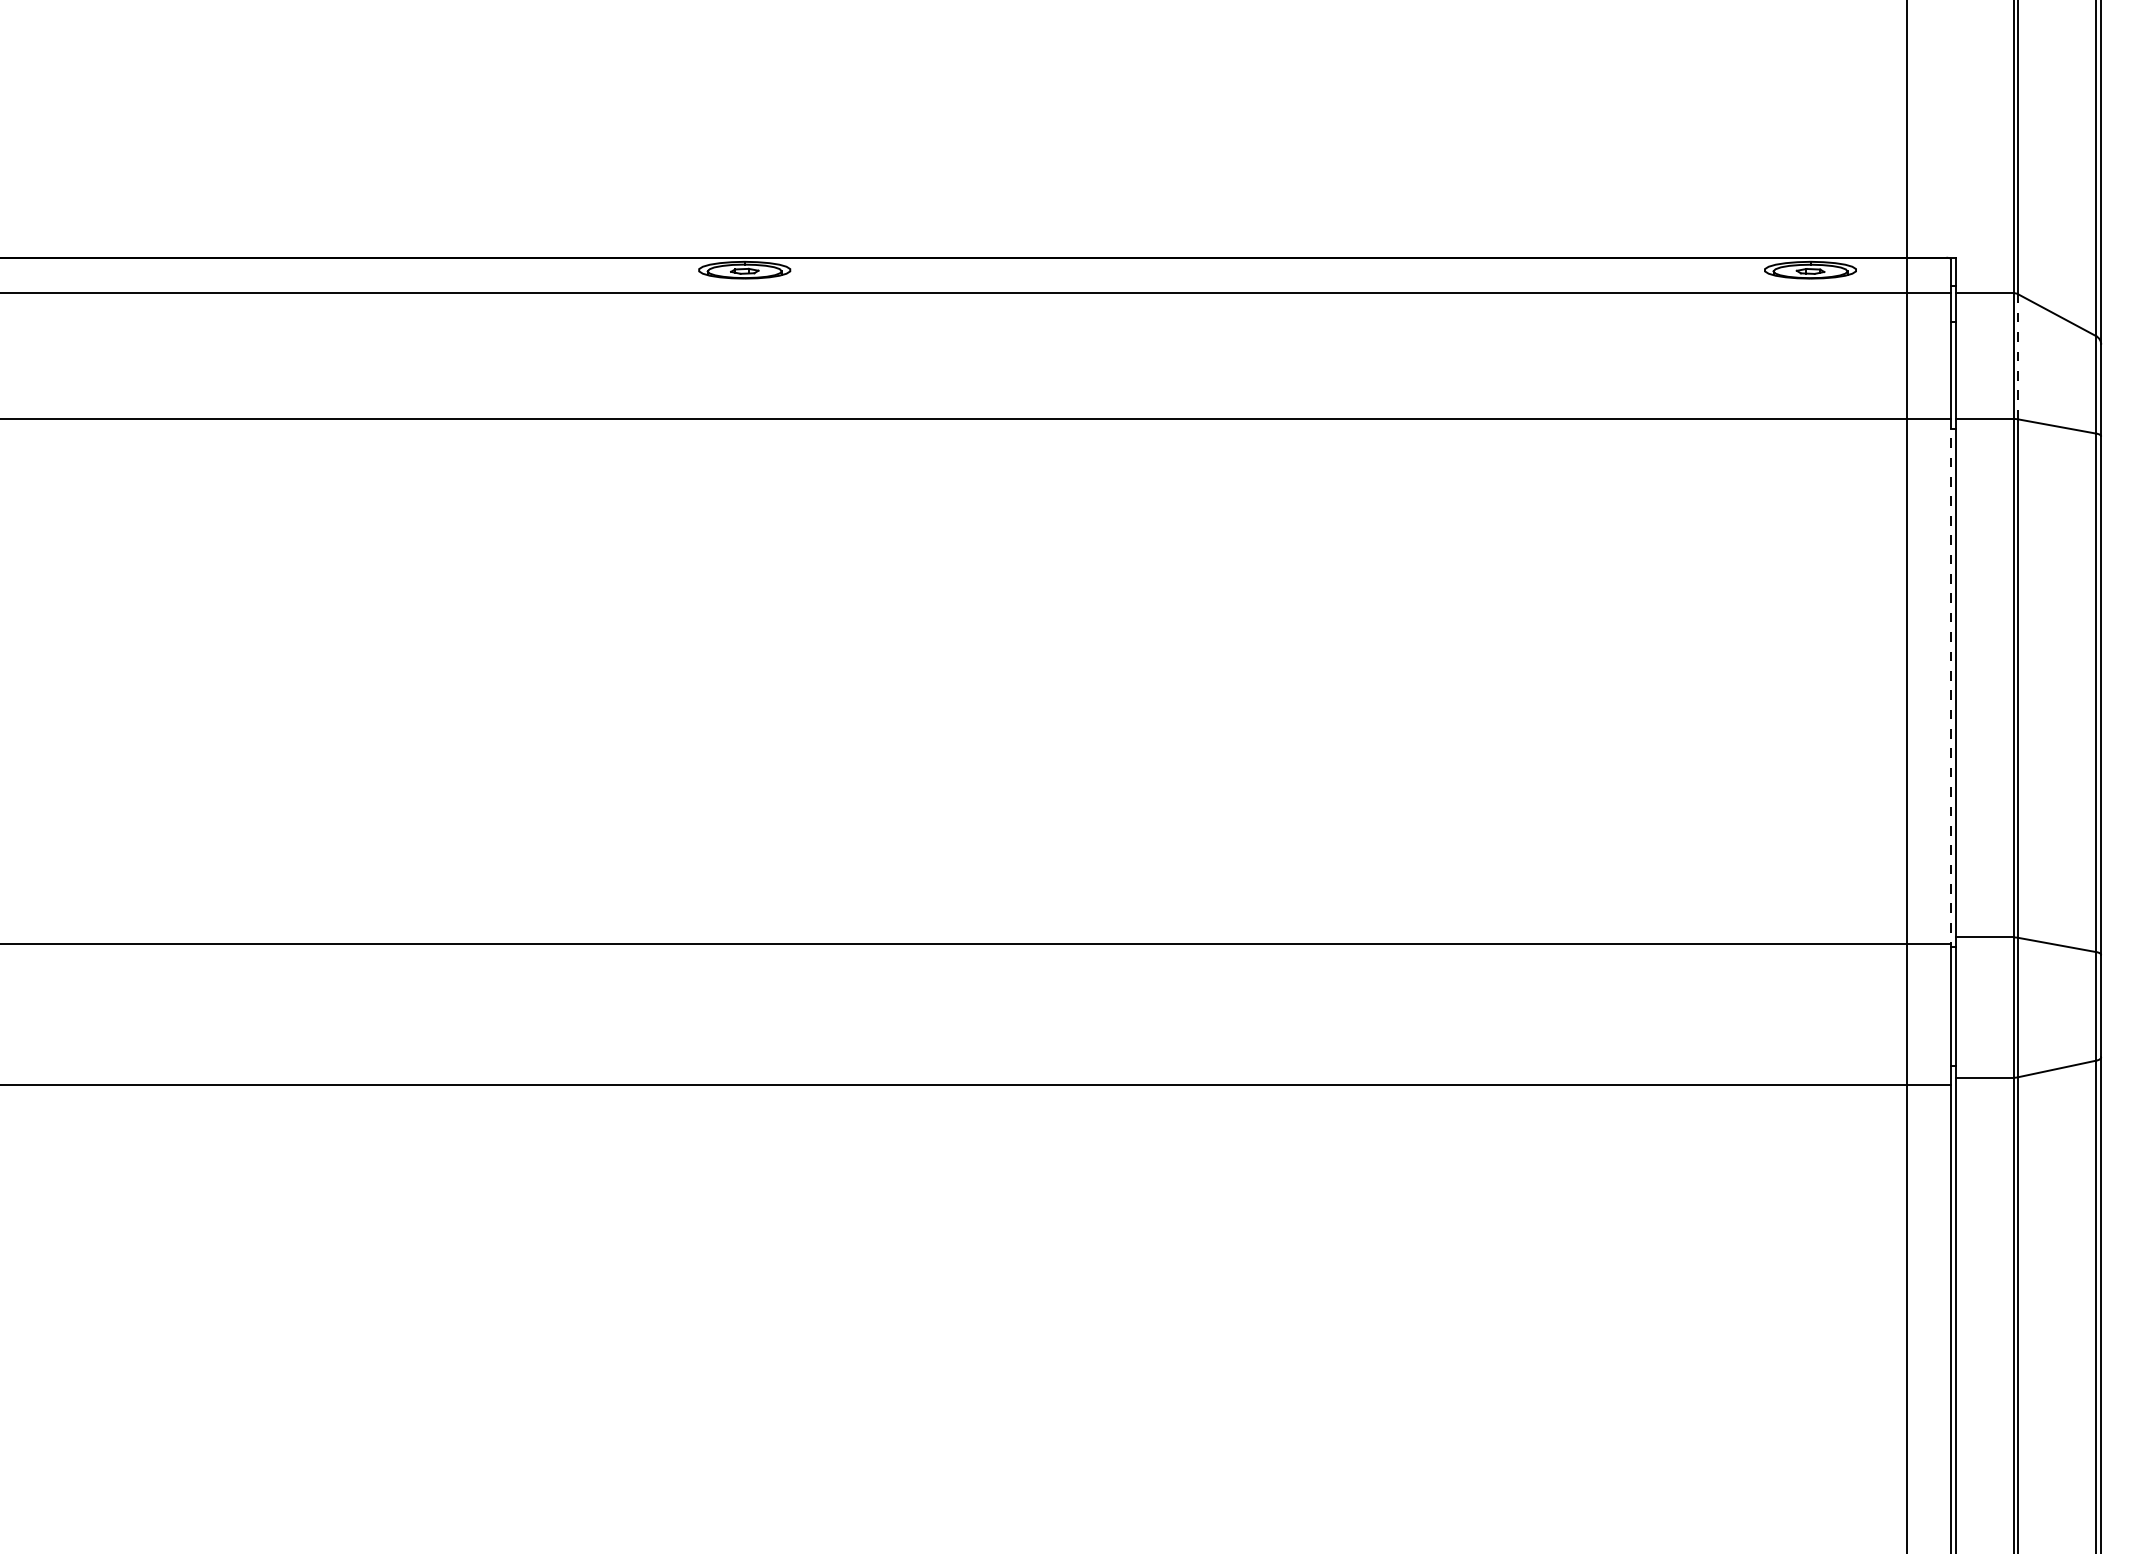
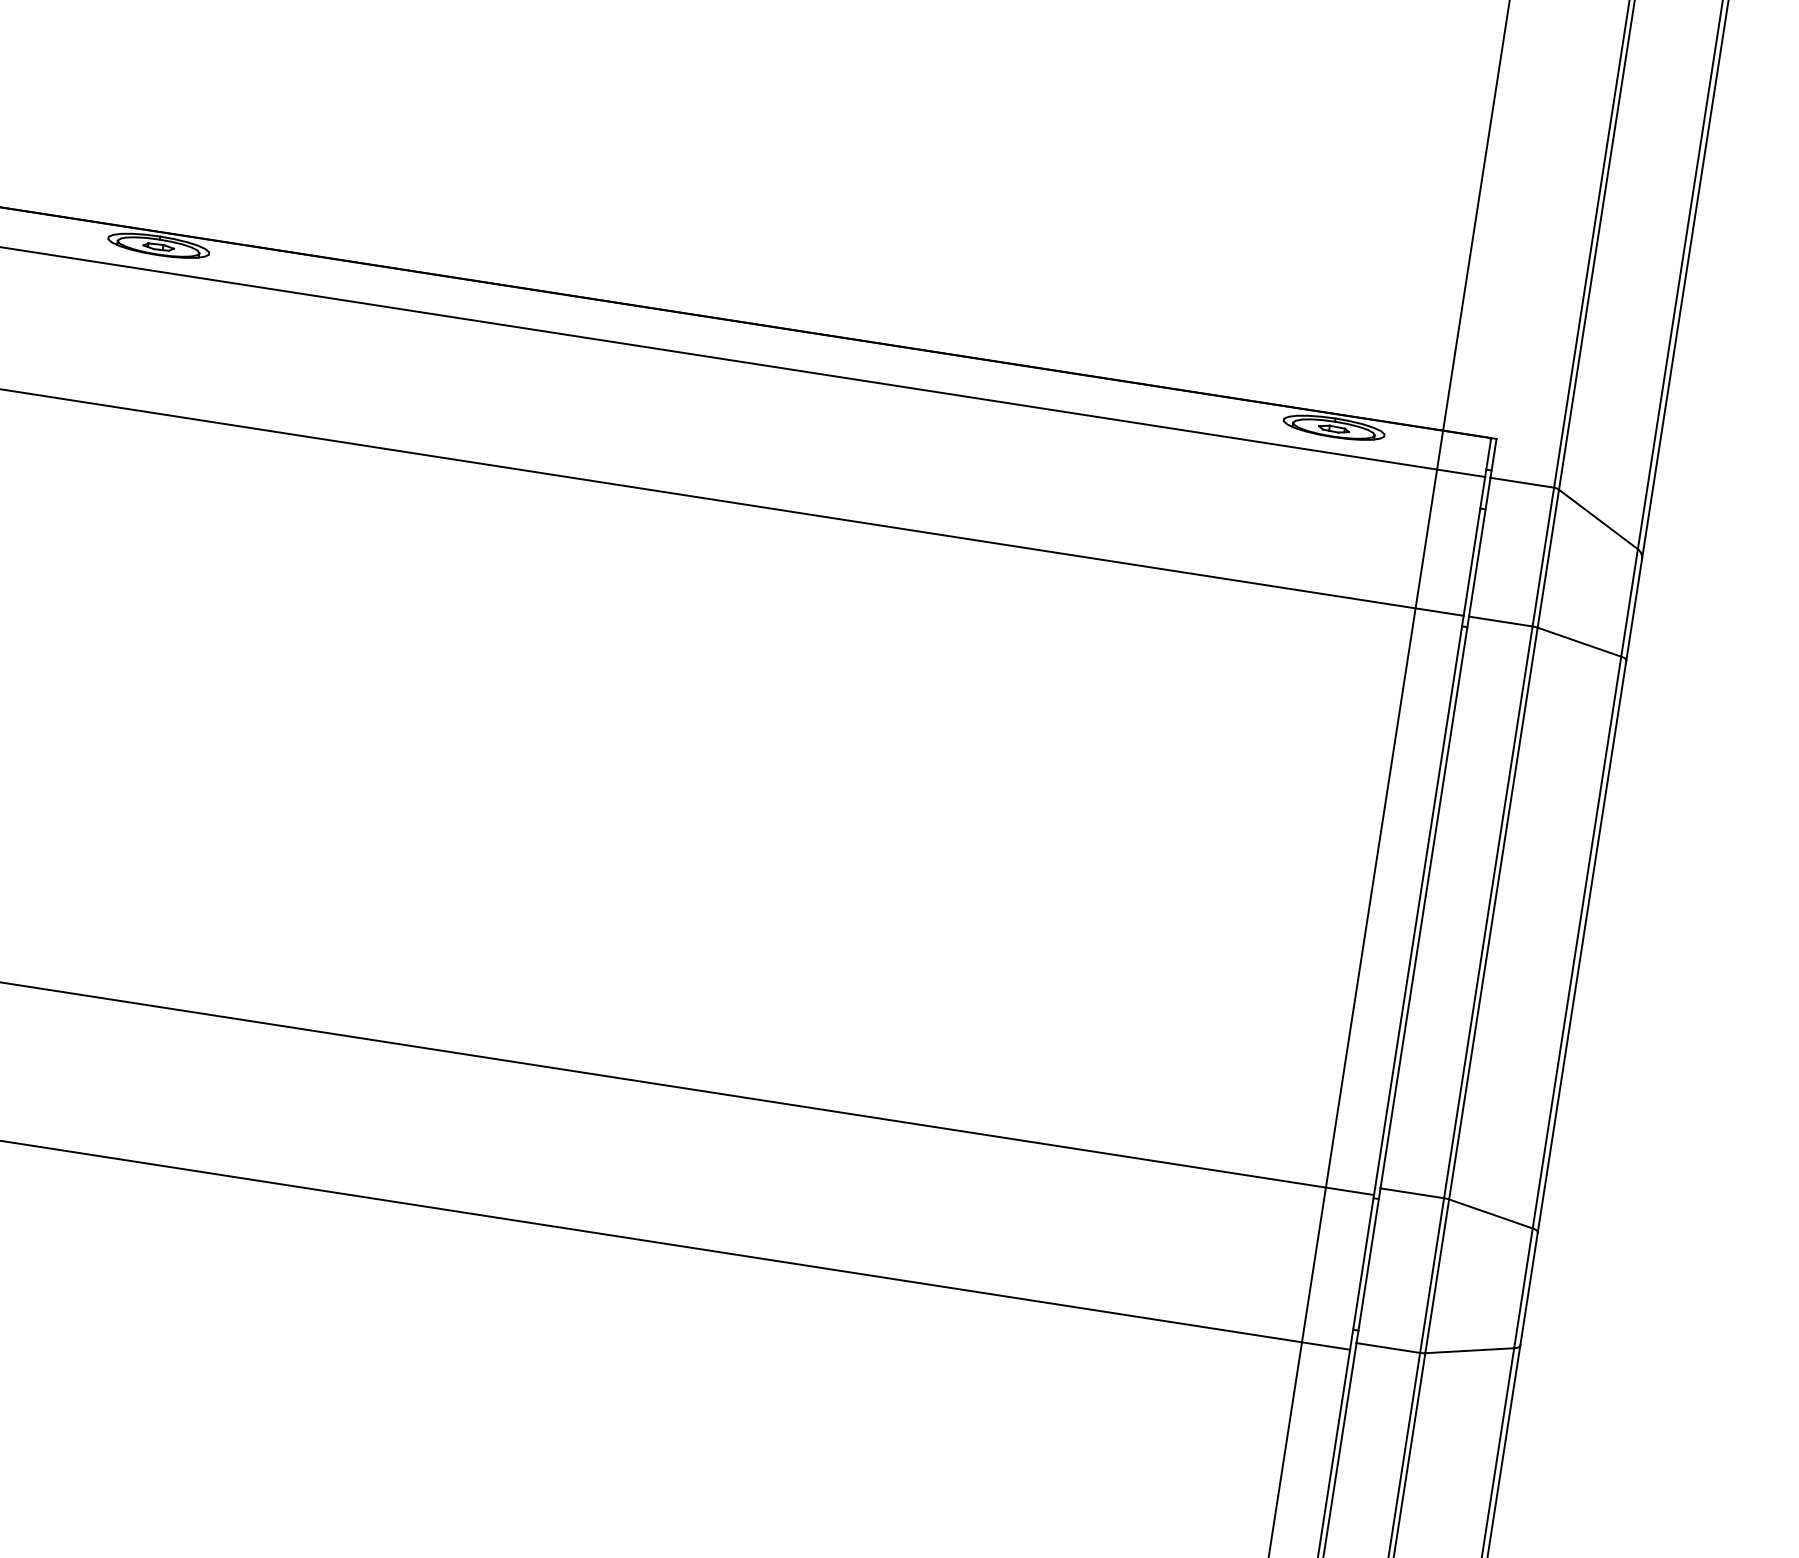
line: (2018, 356) -> (1548, 558), dashed -> solid
line: (1951, 681) -> (1419, 905), dashed -> solid

